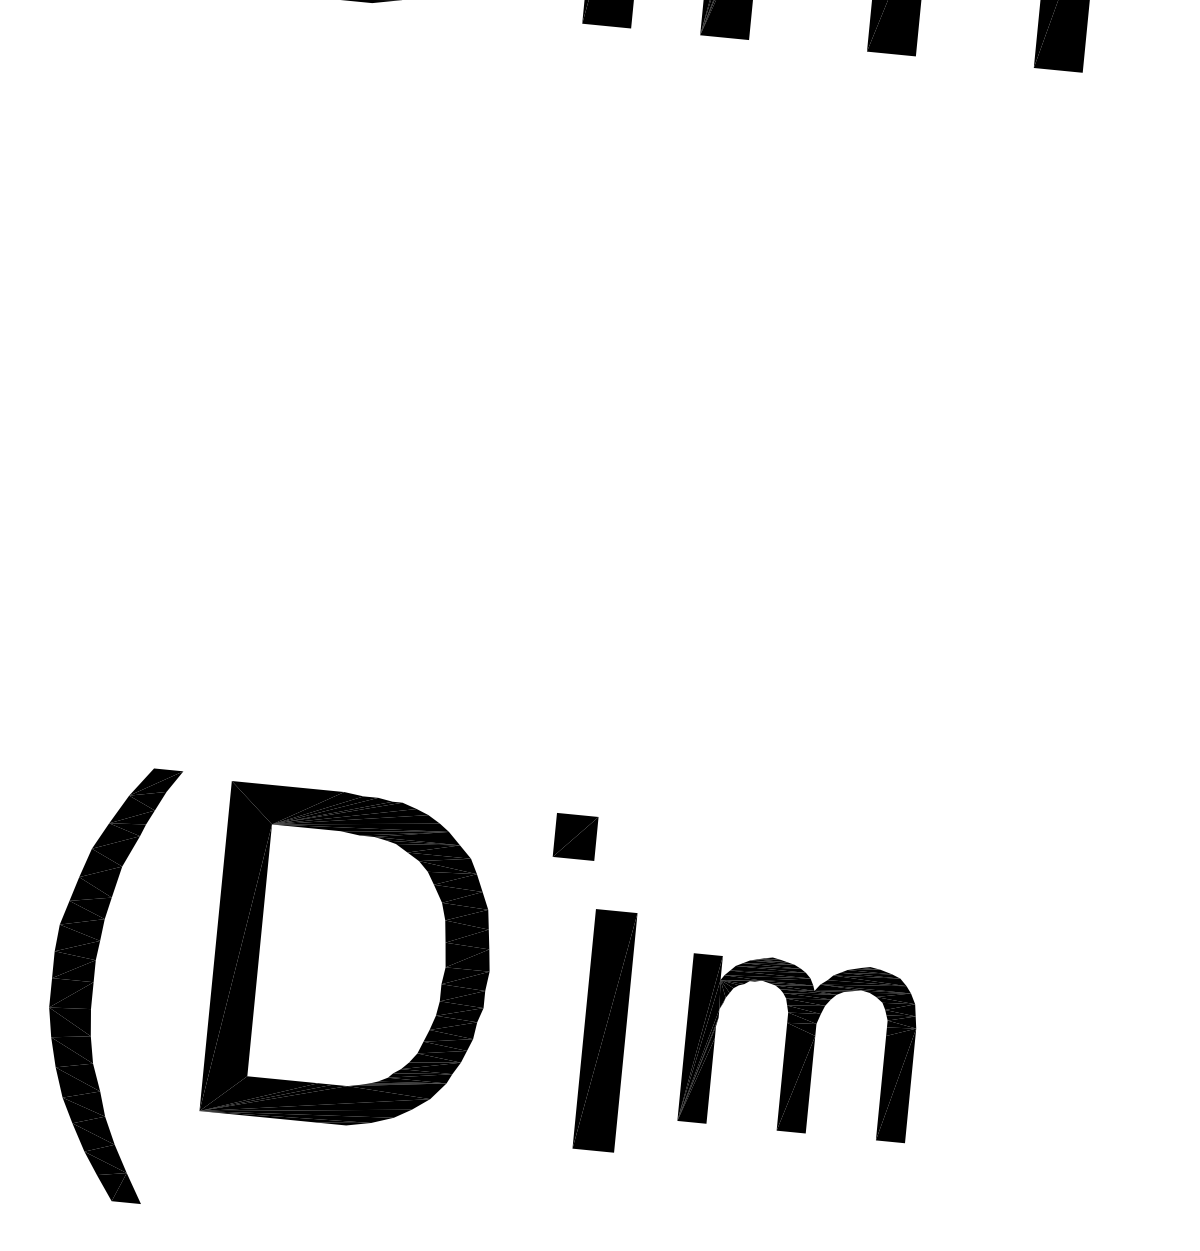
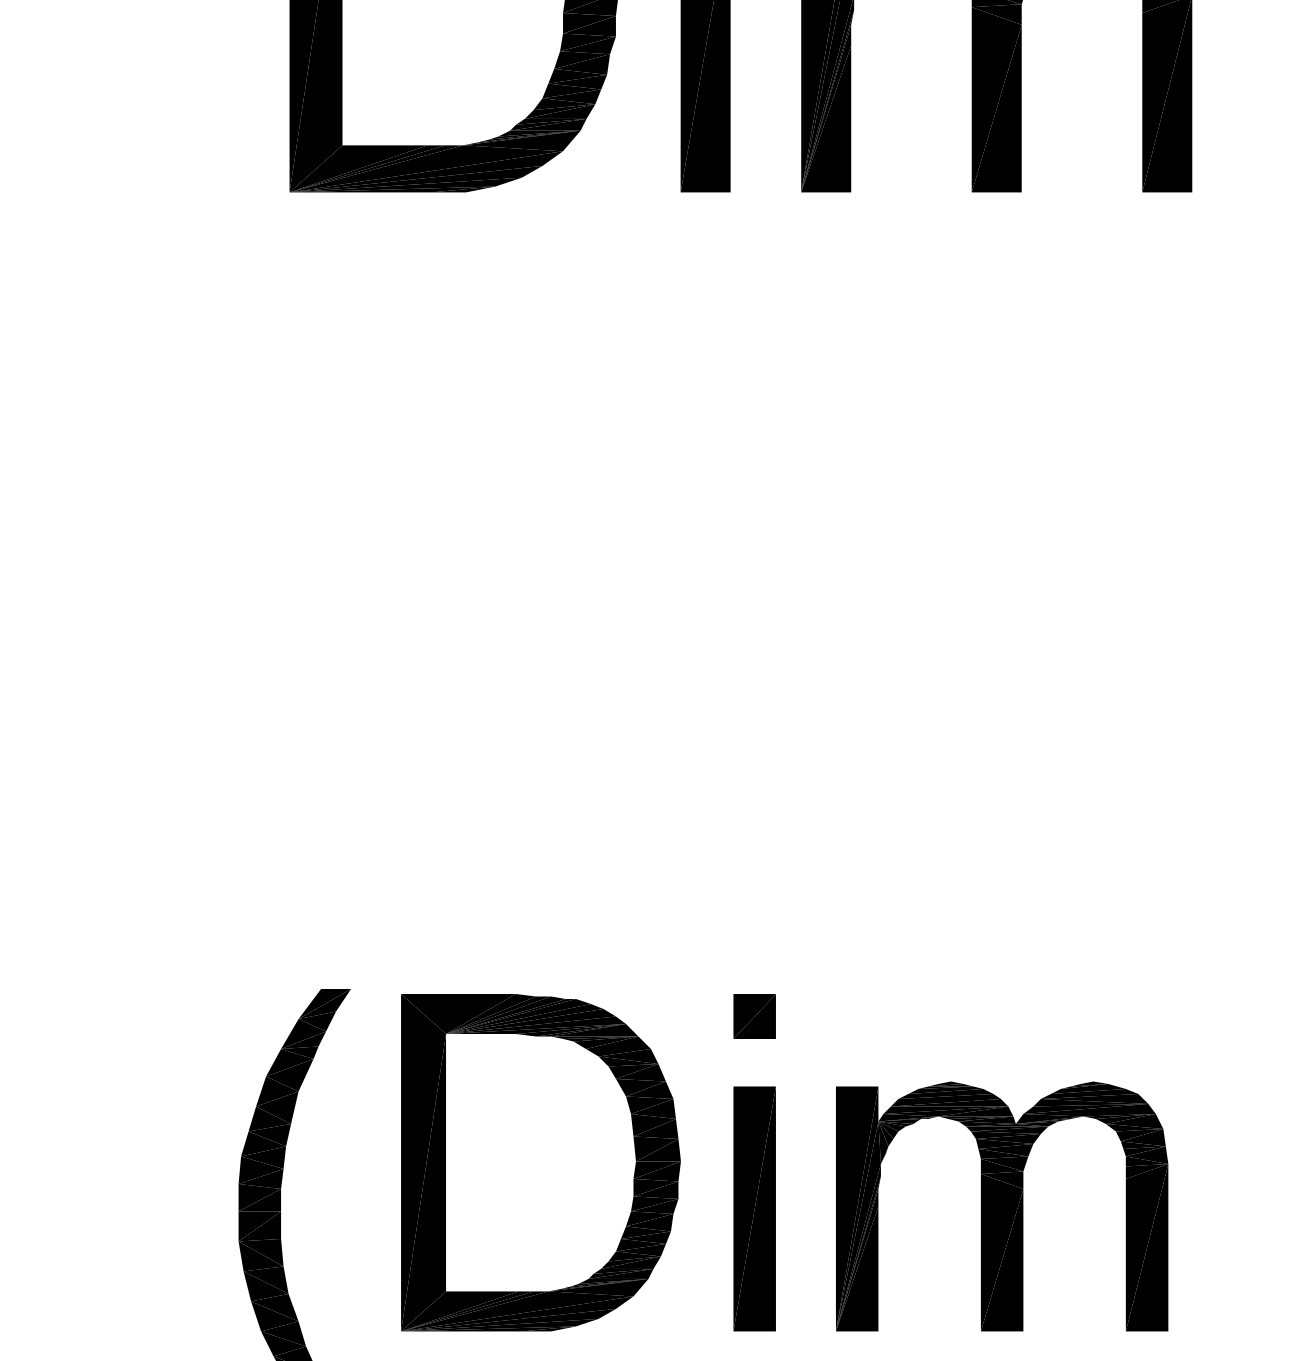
part: (604, 1030) -> (754, 1208), moved
part: (799, 1046) -> (1002, 1206), size x1.43

